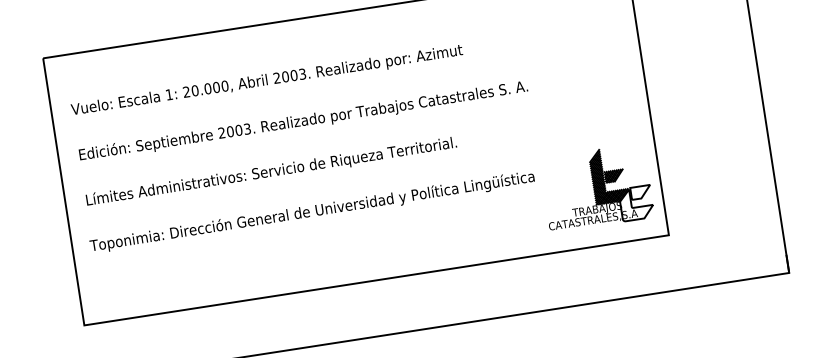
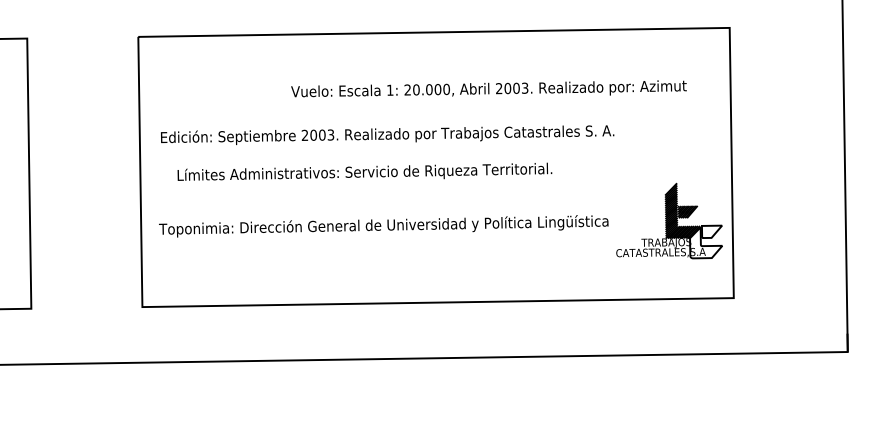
text: (266, 79) -> (488, 88), moved
text: (270, 170) -> (364, 171), moved
part: (597, 187) -> (669, 220), moved

